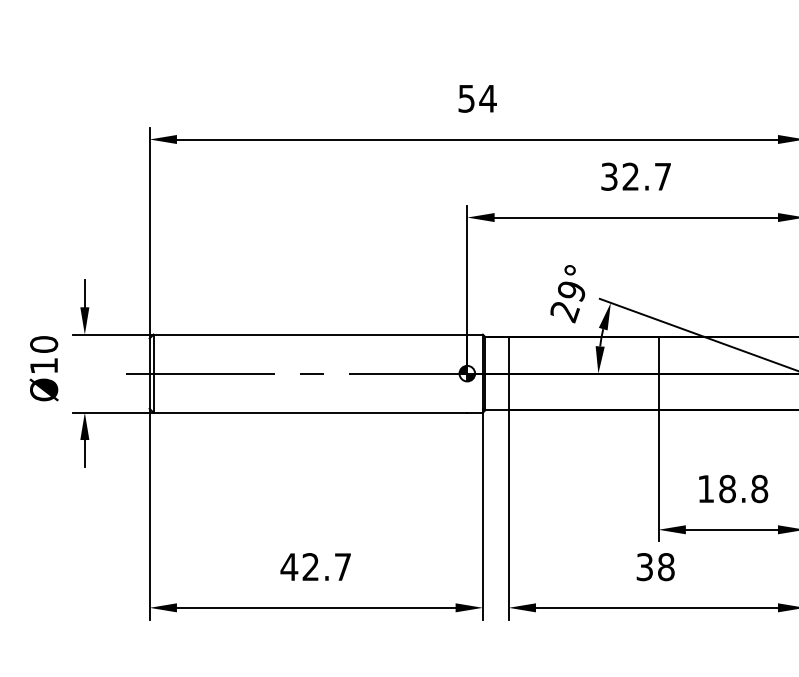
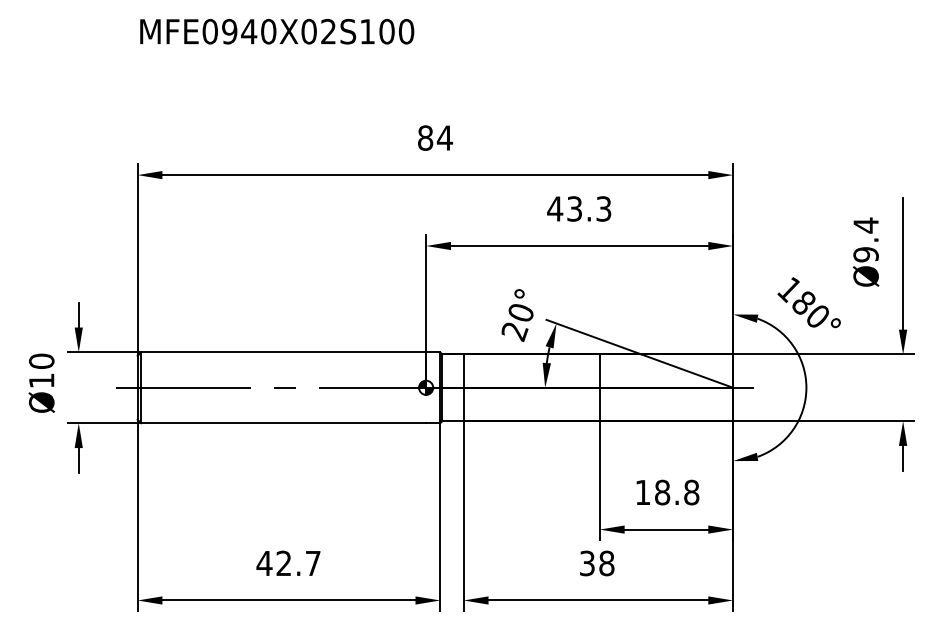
text: (466, 98) -> (425, 137), 54 -> 84
text: (636, 176) -> (579, 208), 32.7 -> 43.3
text: (571, 291) -> (520, 313), 29° -> 20°

